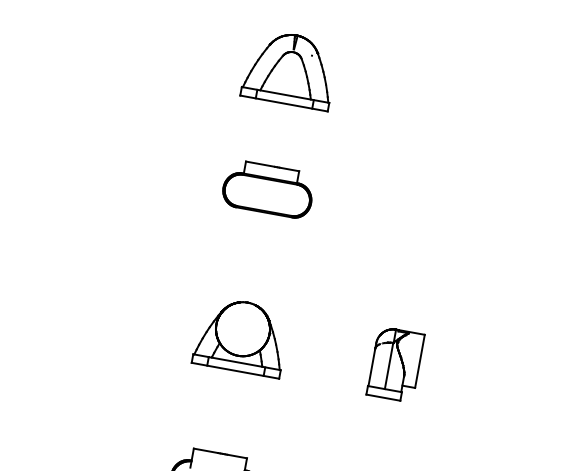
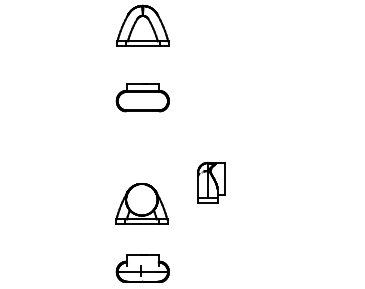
part: (241, 335) -> (141, 203), moved
part: (395, 363) -> (211, 182), moved

